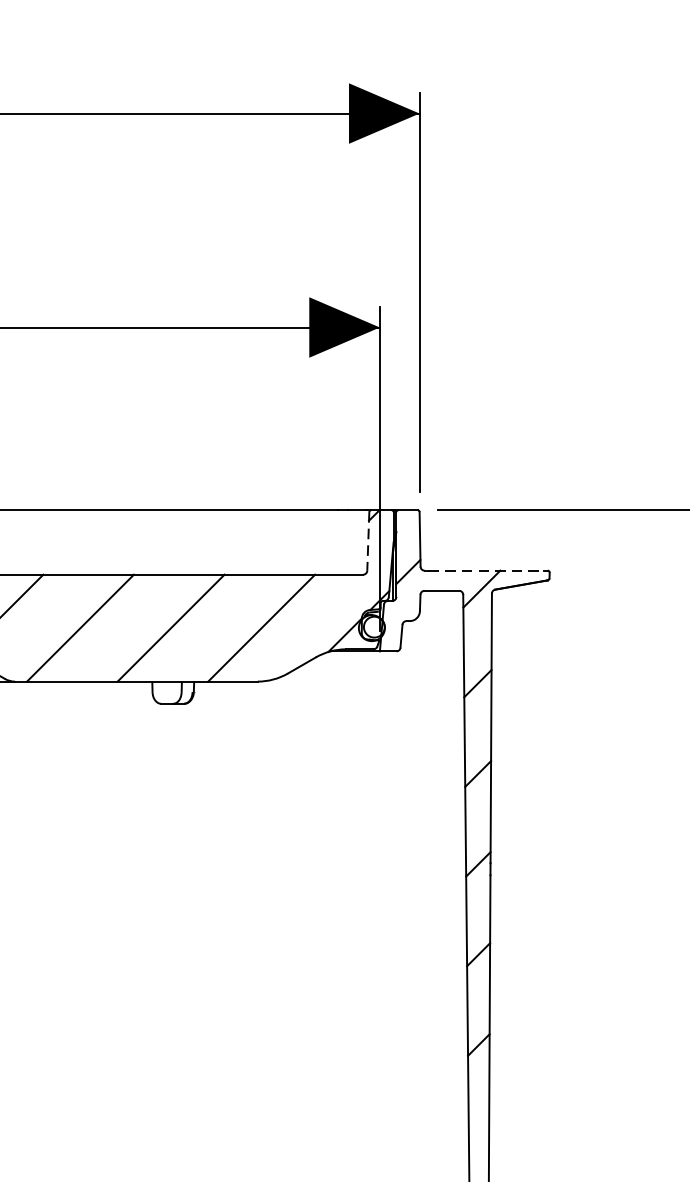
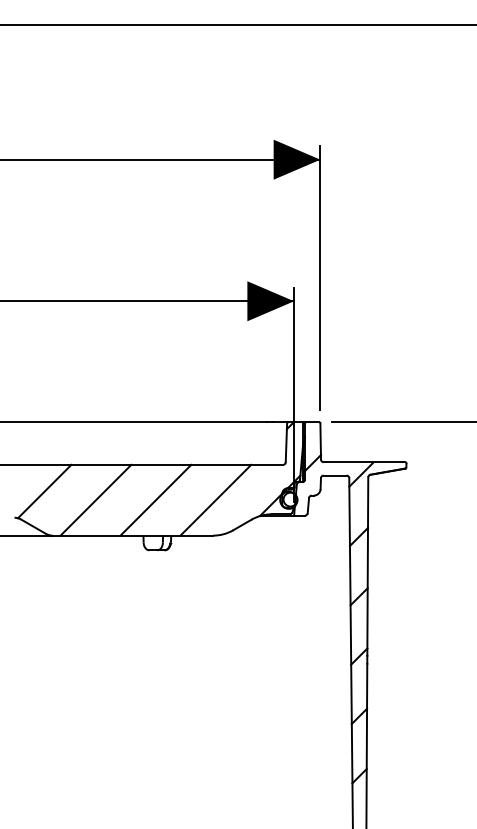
line: (368, 542) -> (286, 443), dashed -> solid
line: (486, 571) -> (364, 462), dashed -> solid

